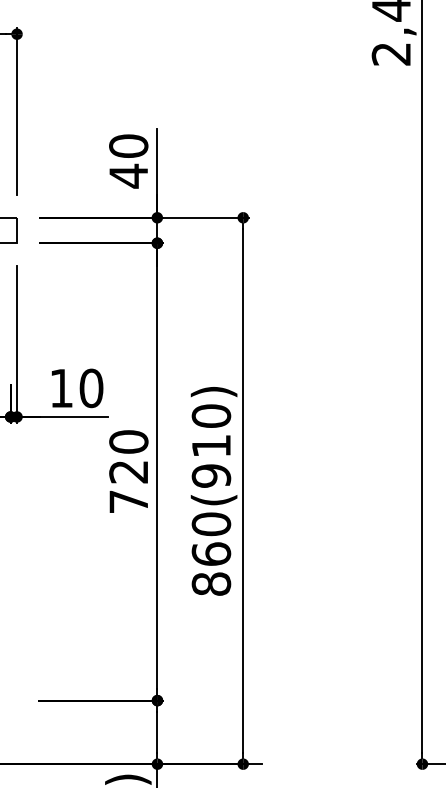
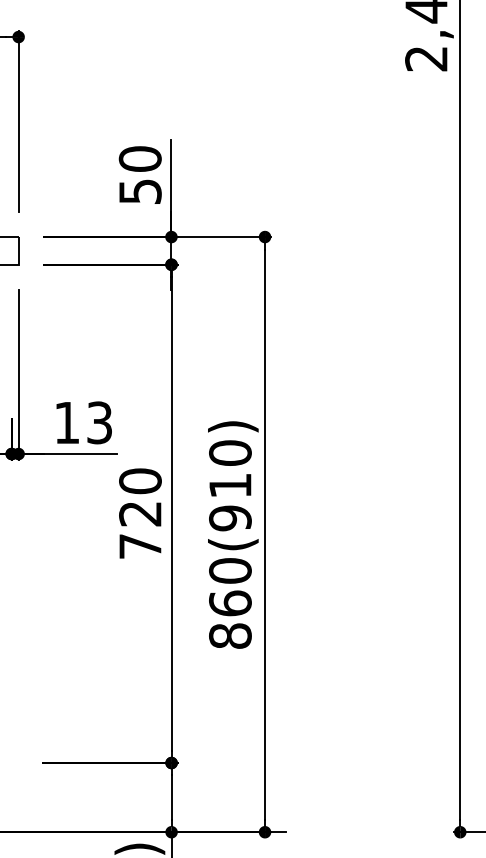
text: (128, 175) -> (140, 191), 40 -> 50
text: (91, 388) -> (99, 422), 10 -> 13

